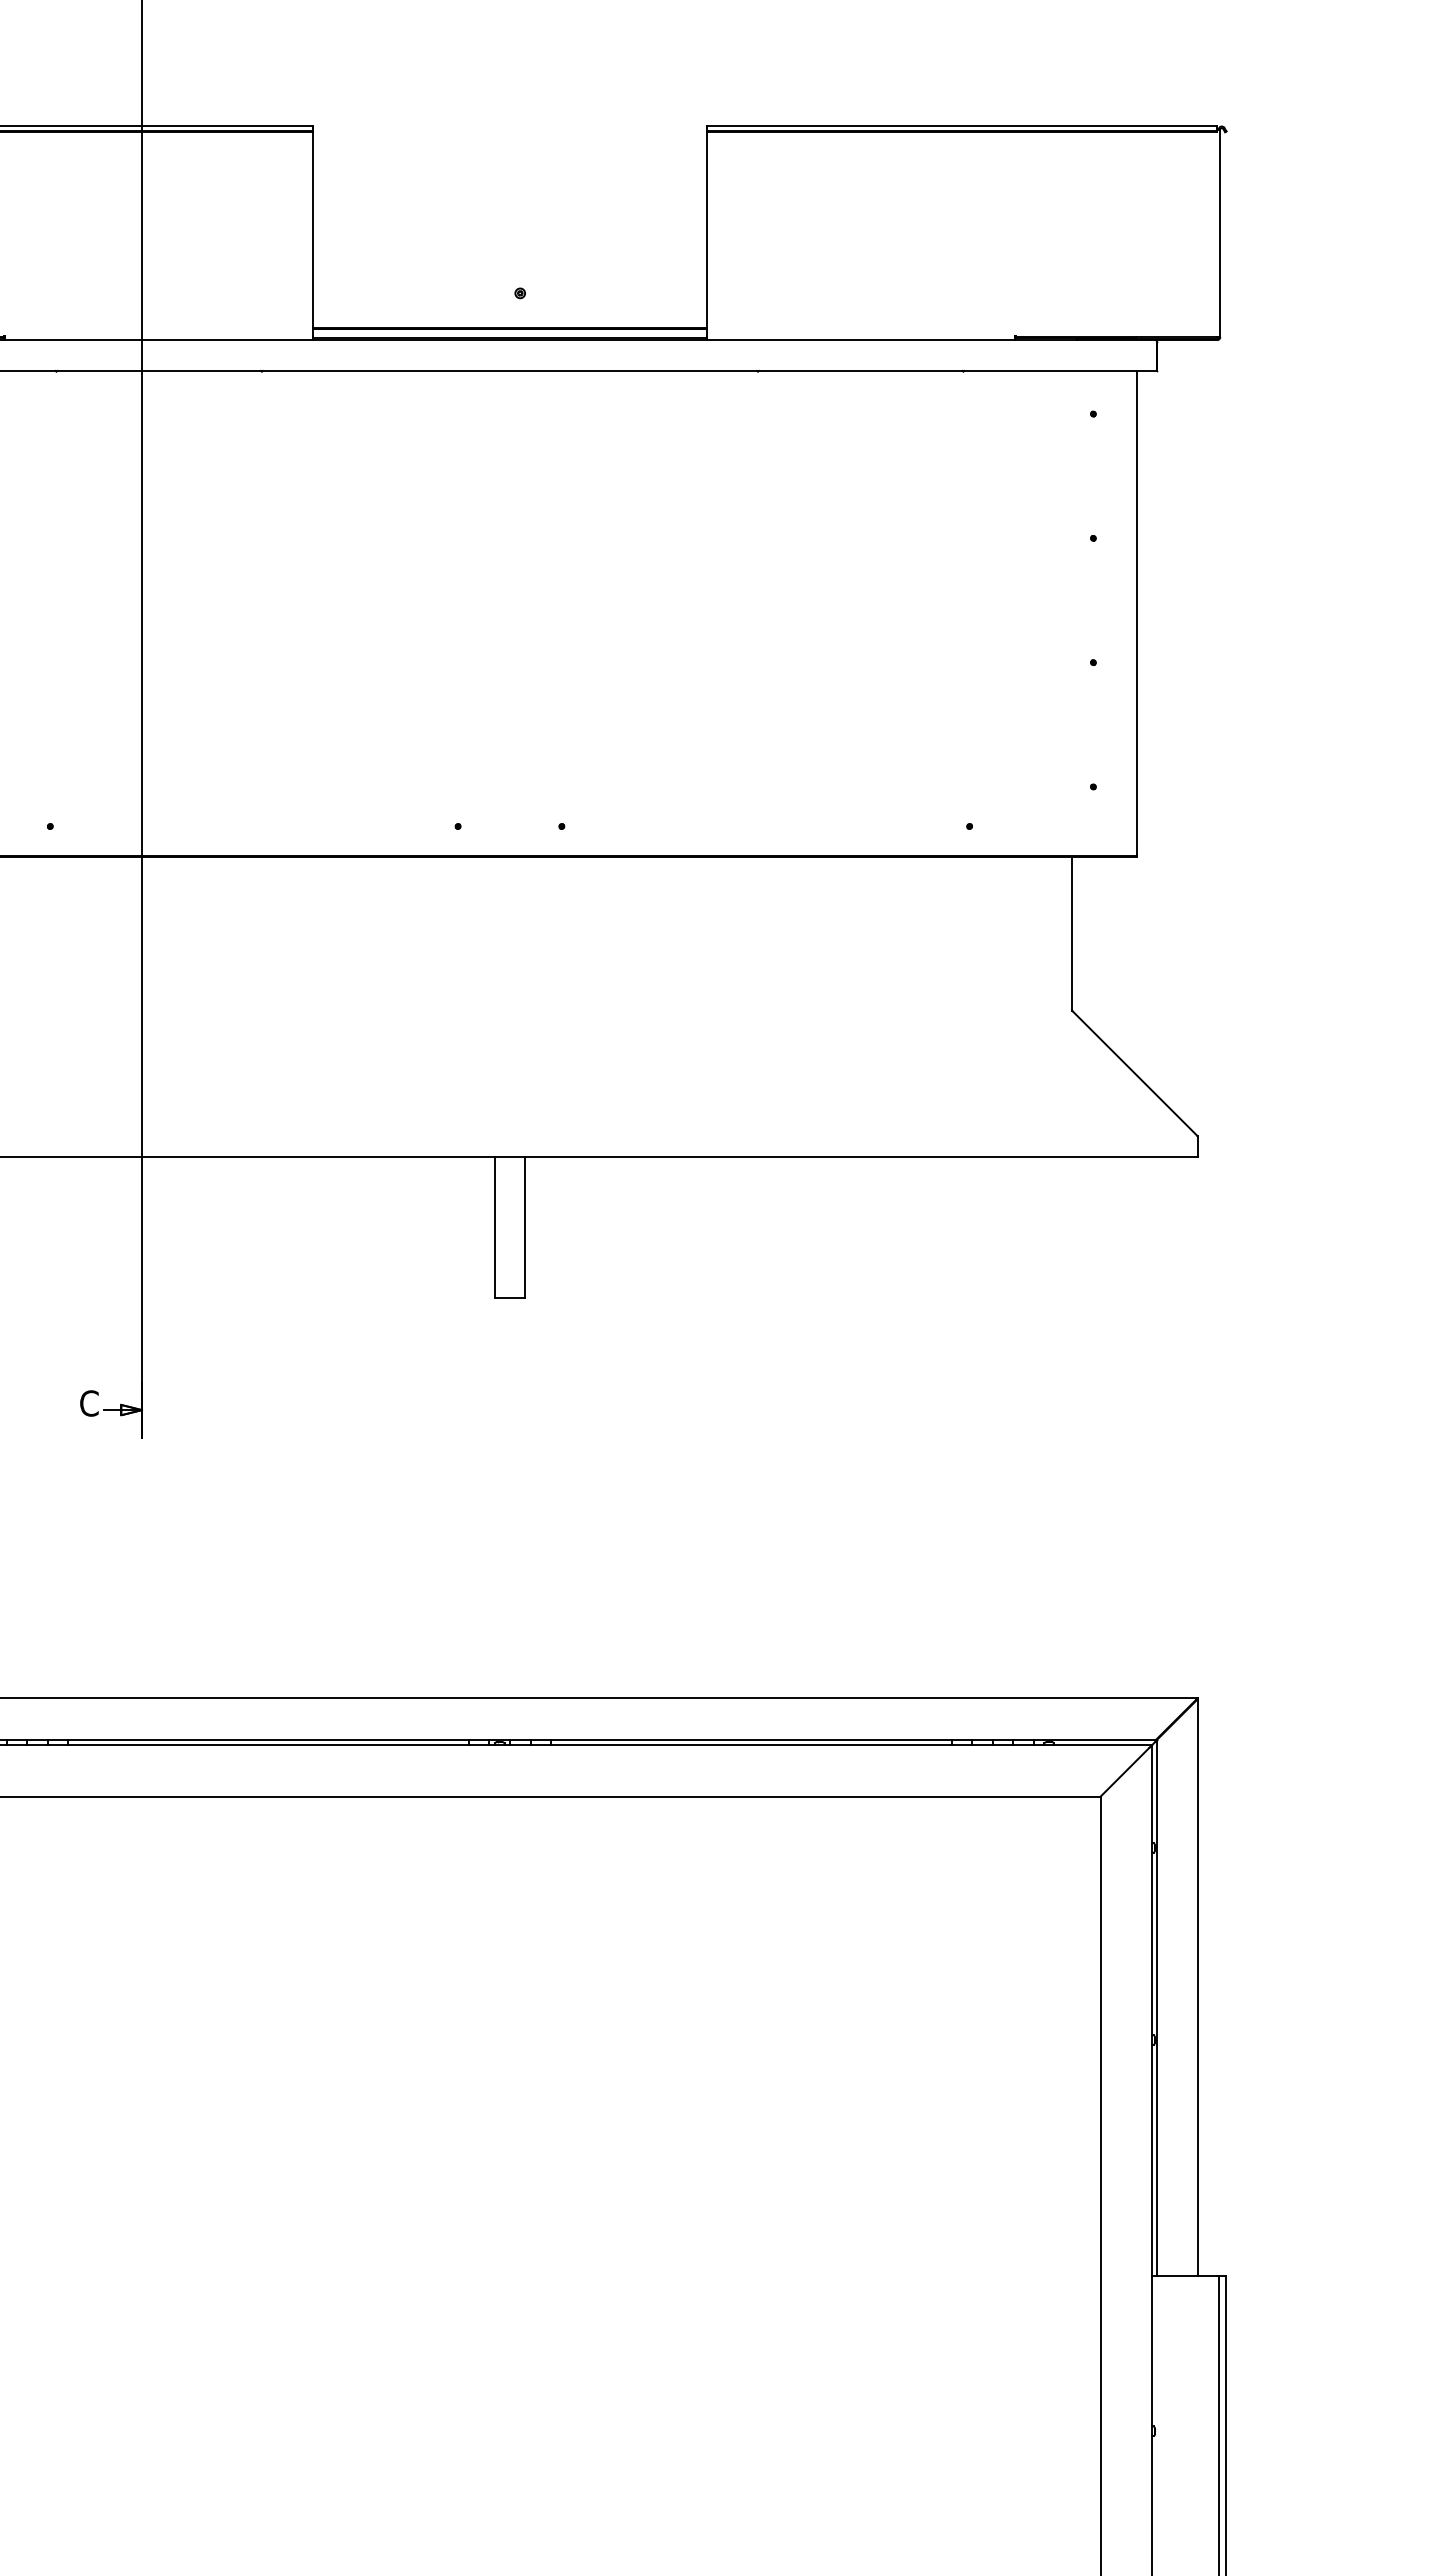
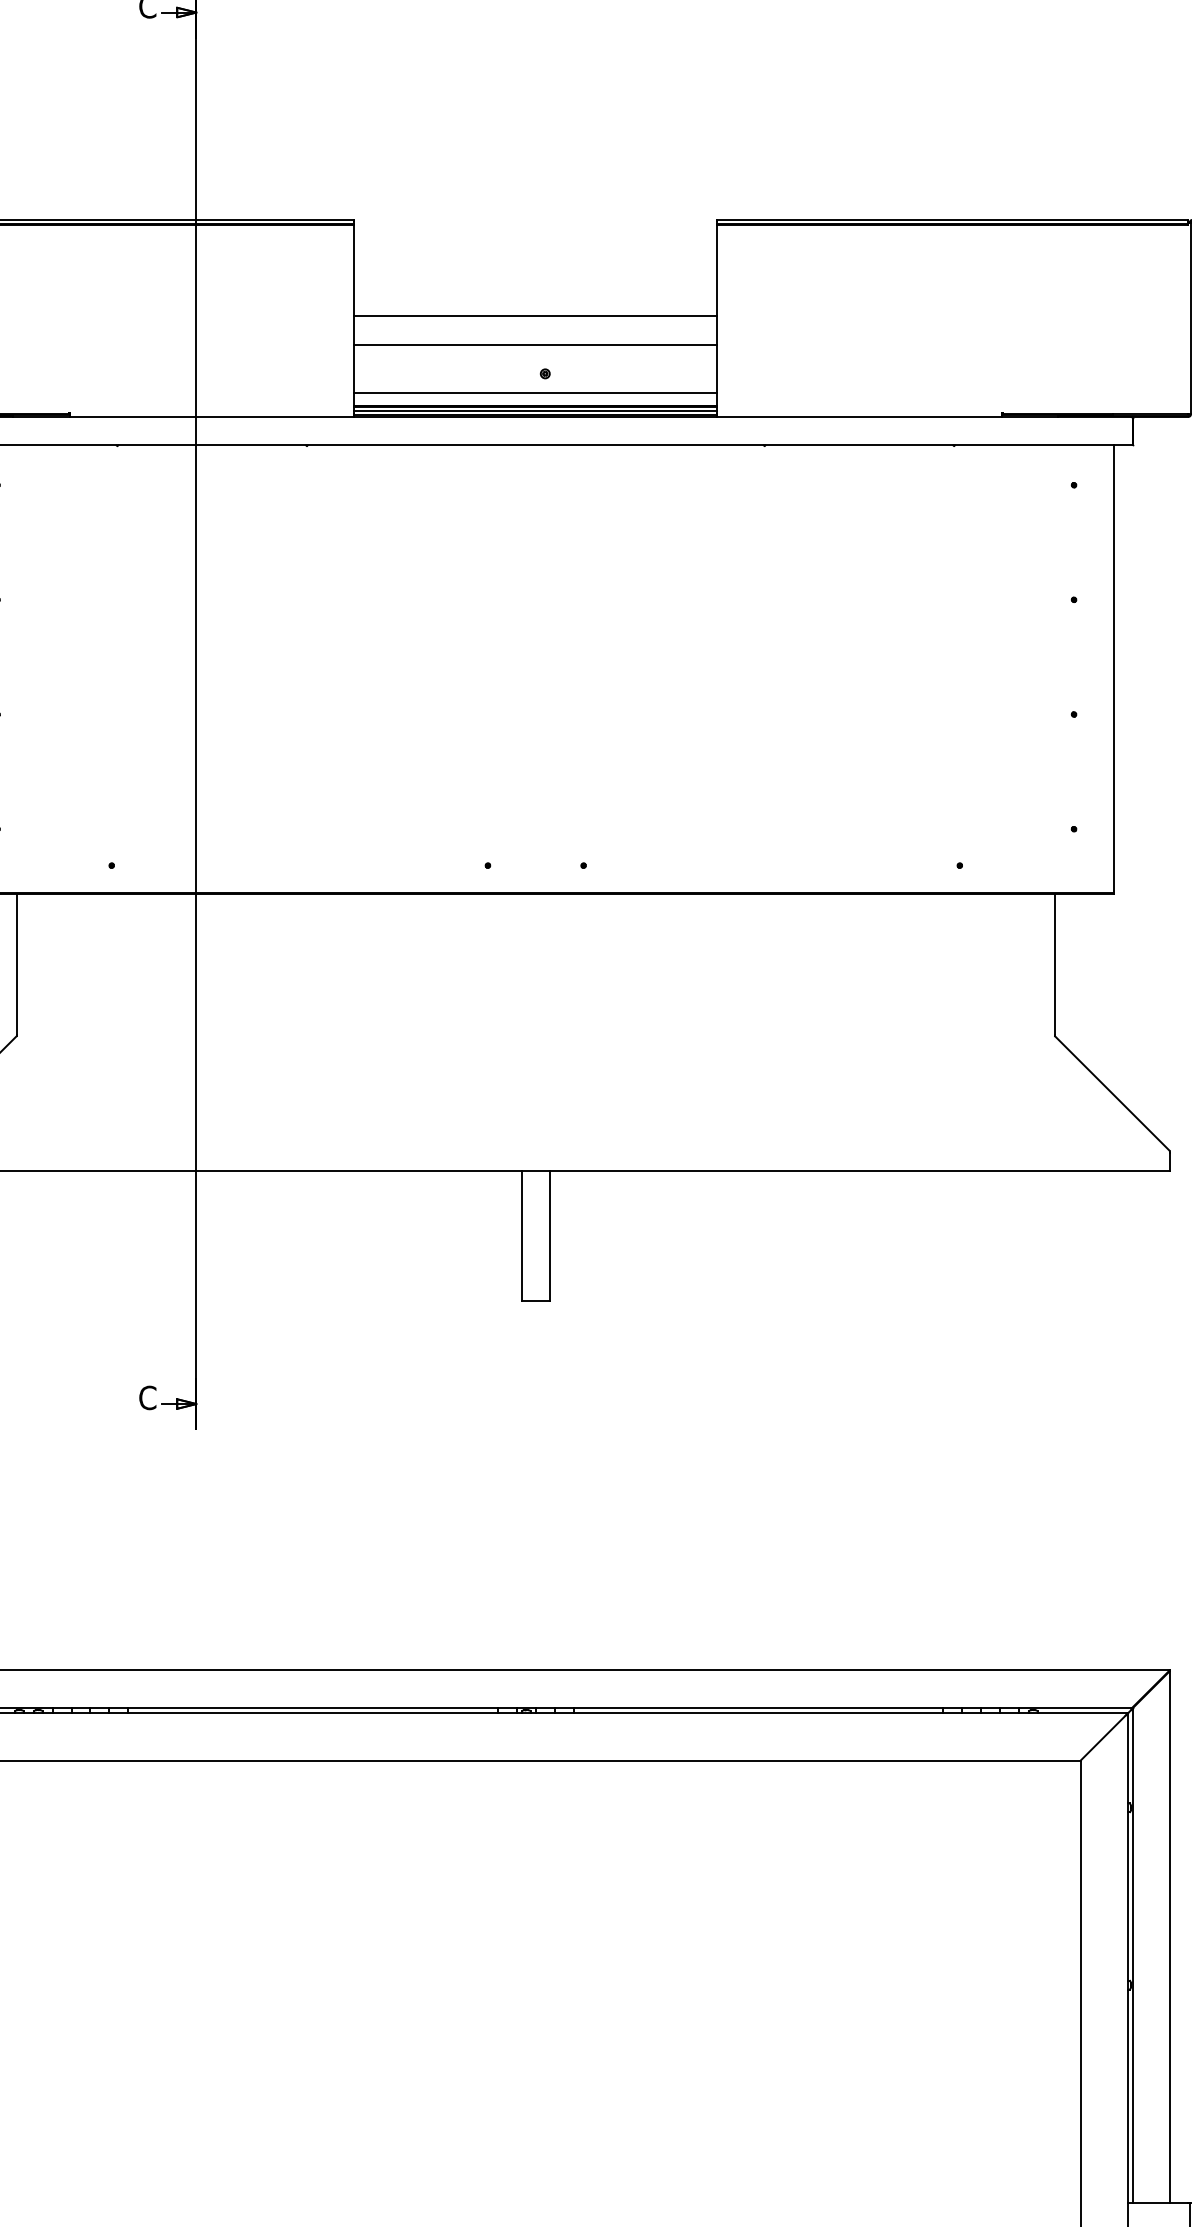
line: (509, 230) -> (535, 315), added
line: (509, 262) -> (535, 345), added
line: (509, 313) -> (535, 392), added
line: (509, 333) -> (535, 410), added

